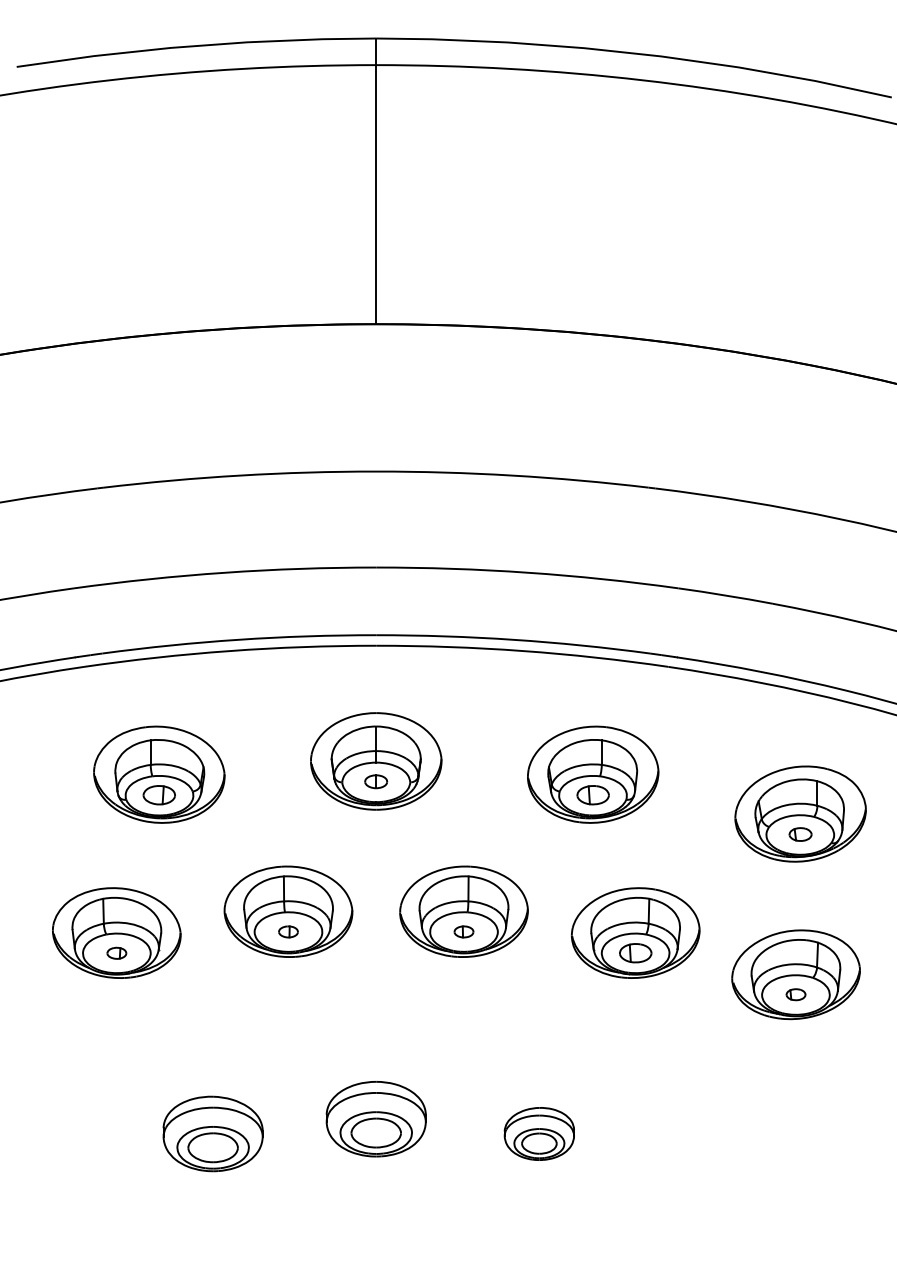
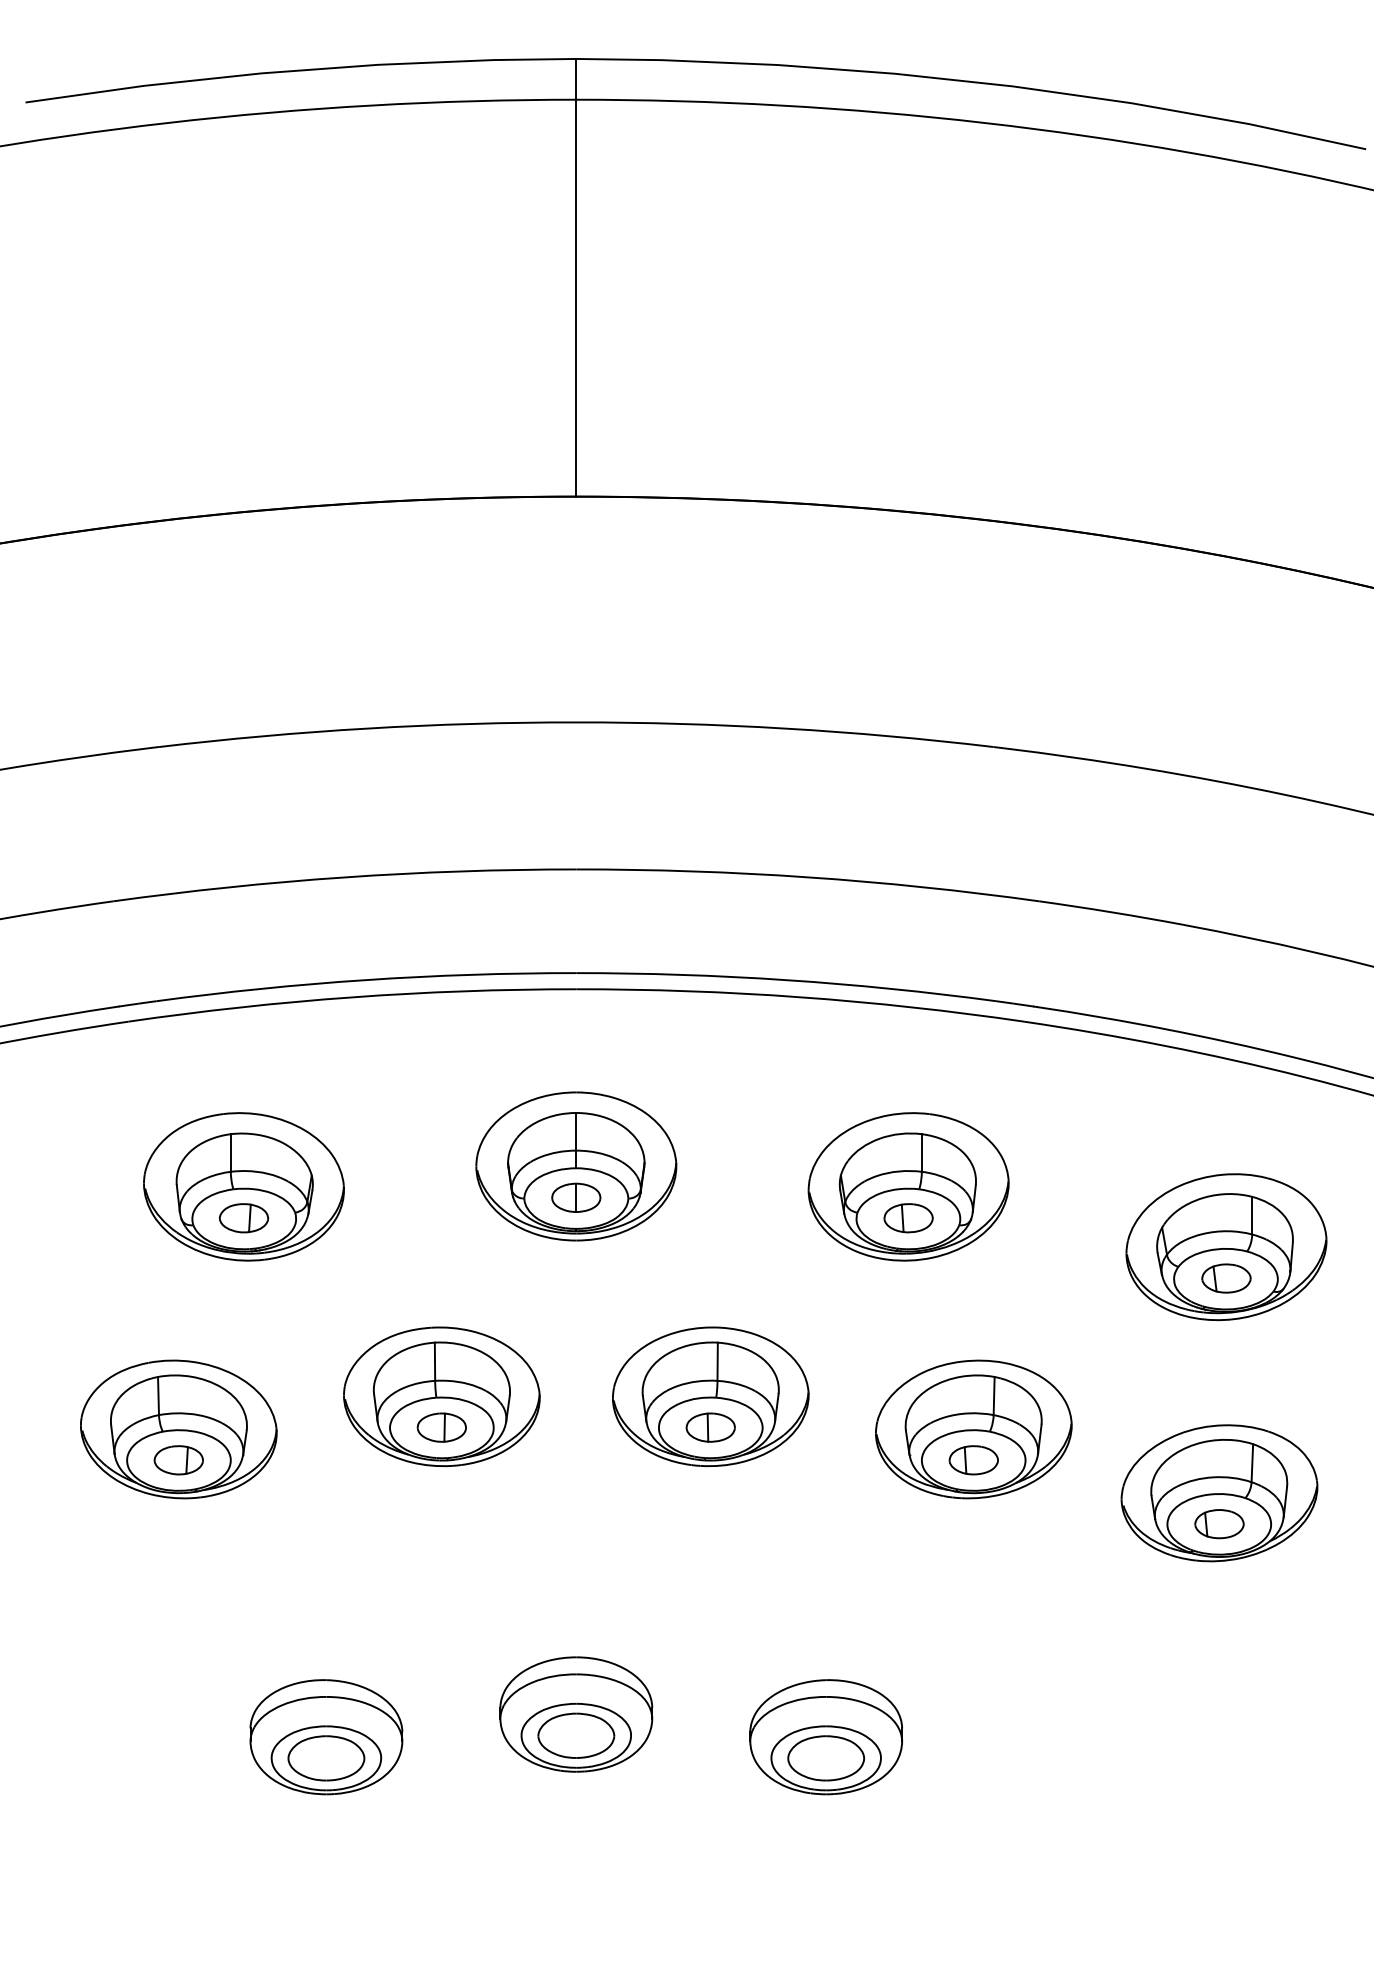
part: (375, 781) -> (575, 1197), size x1.43
part: (800, 834) -> (1226, 1278), size x1.43
part: (288, 931) -> (441, 1427), size x1.67
part: (463, 931) -> (709, 1427), size x1.67
part: (116, 953) -> (178, 1460), size x1.67
part: (795, 994) -> (1218, 1523), size x1.67
part: (539, 1133) -> (826, 1736), size x1.43

